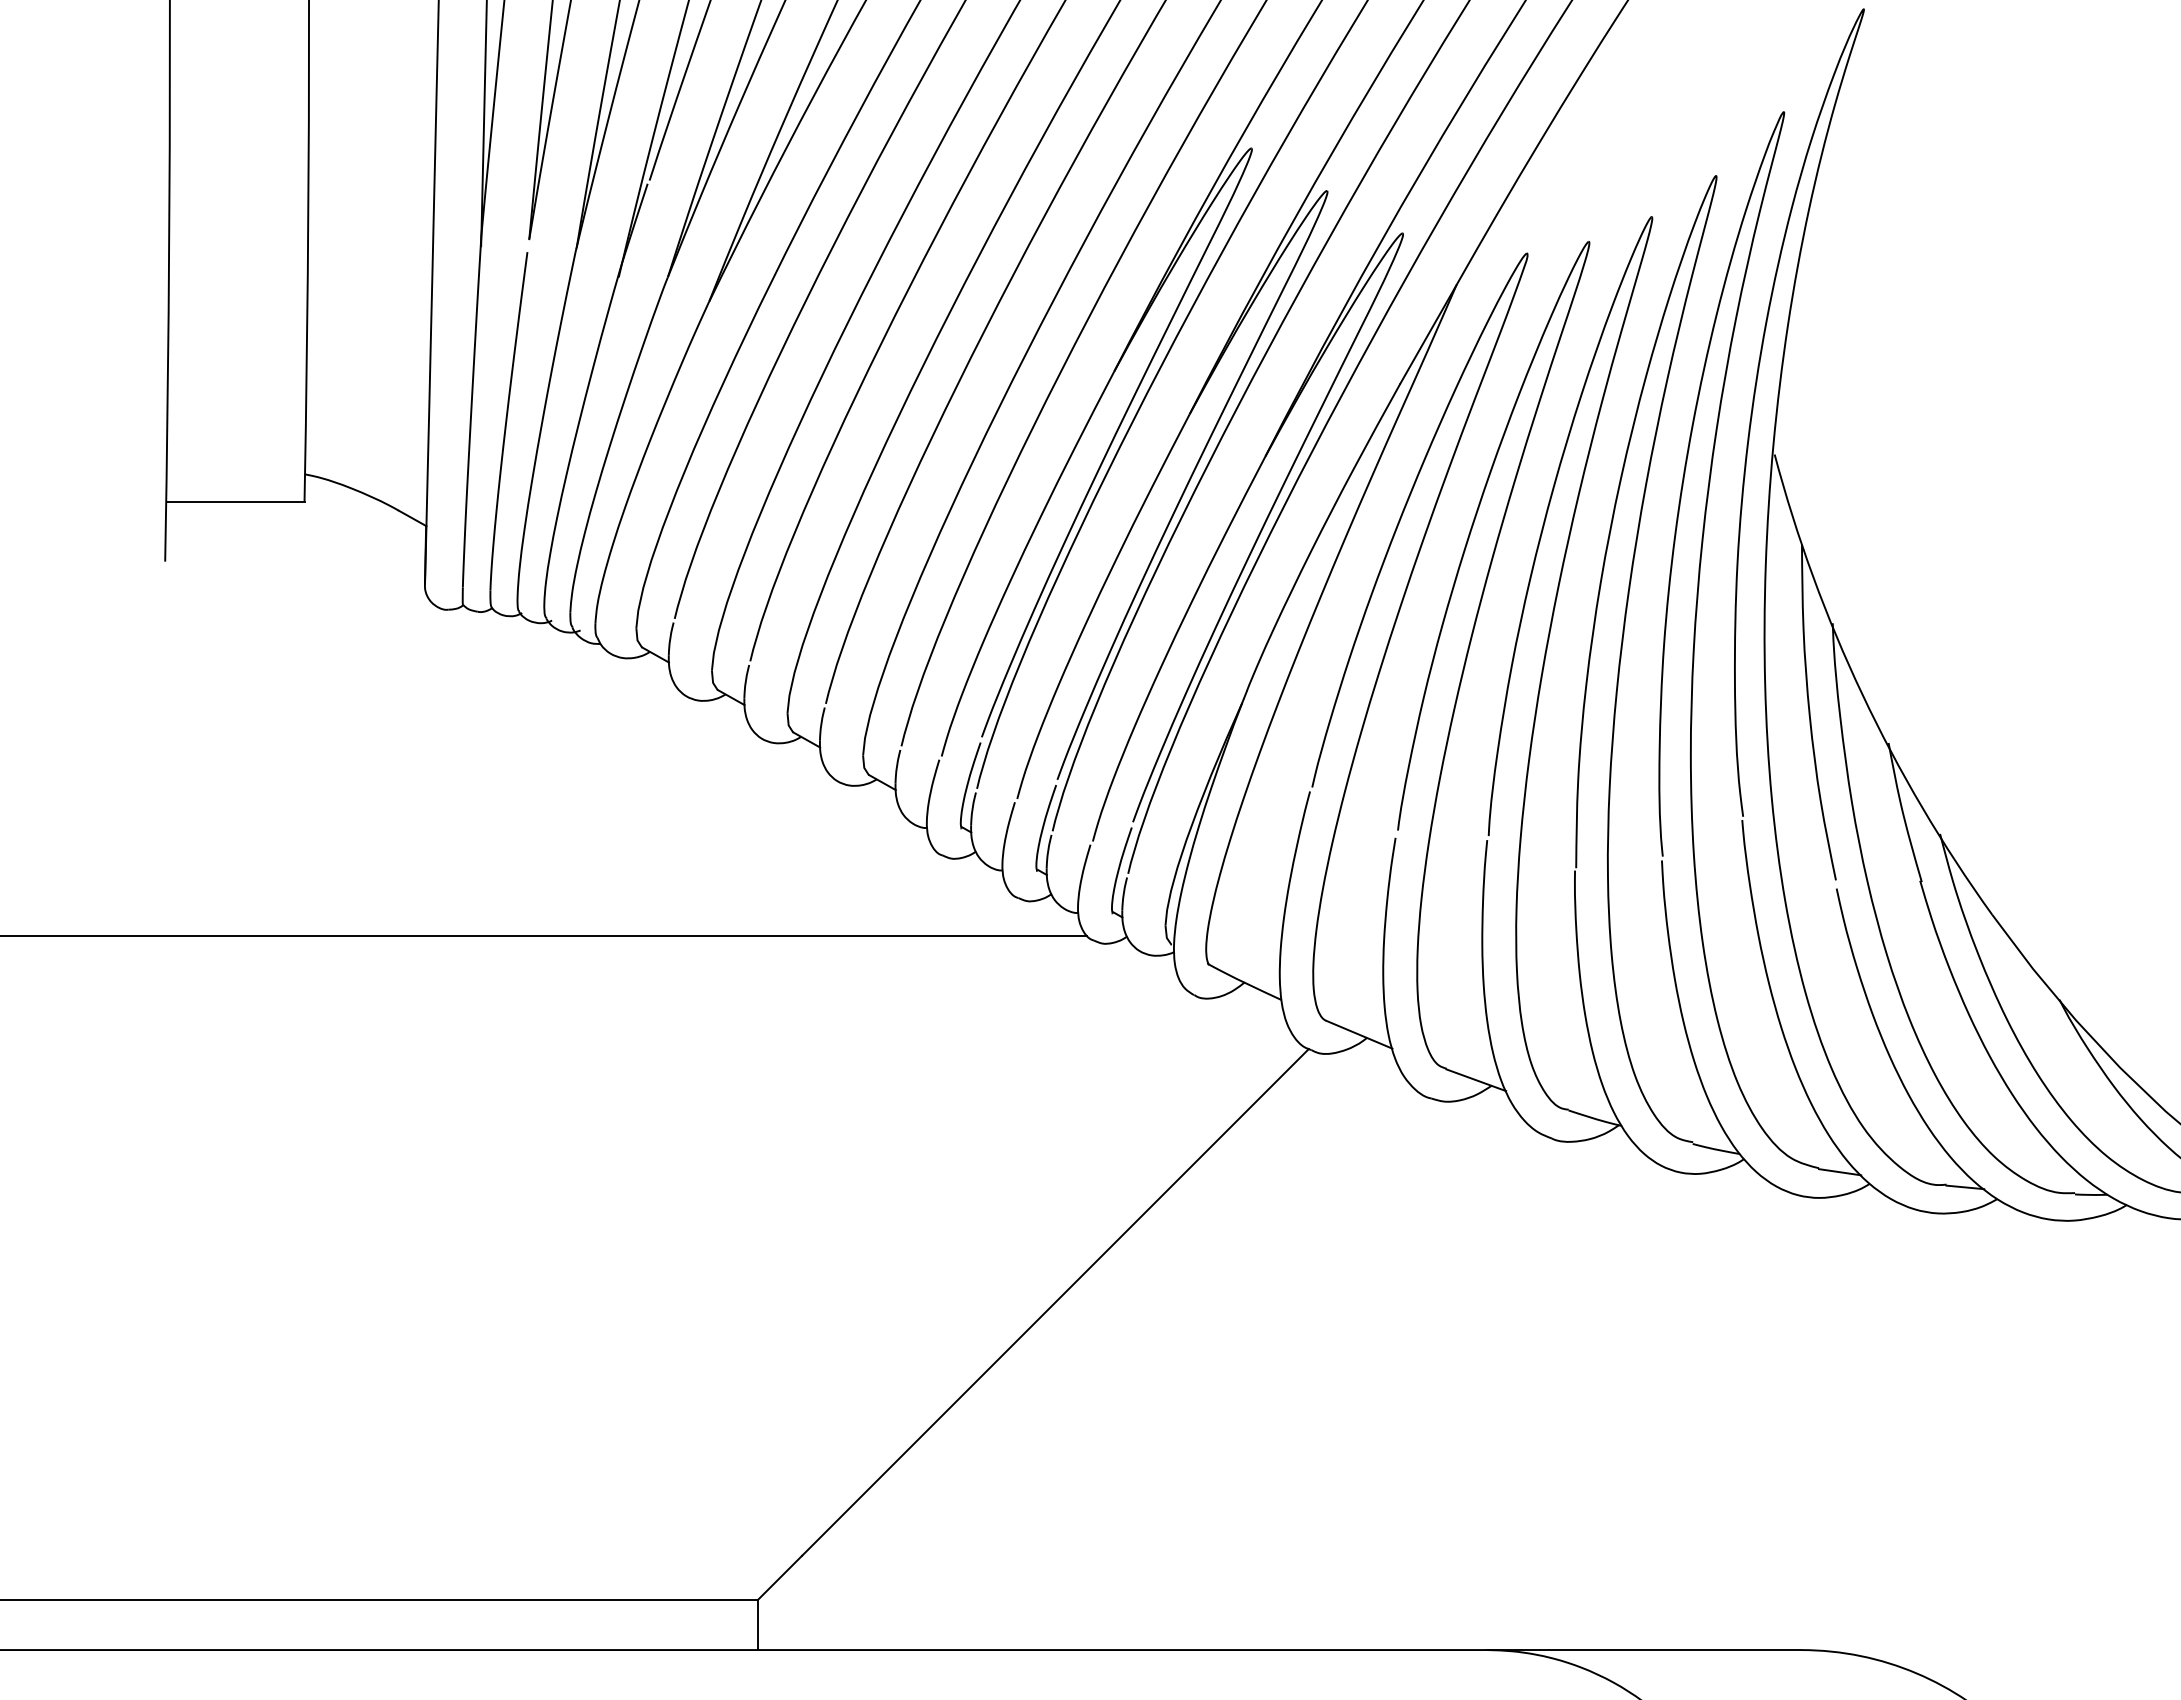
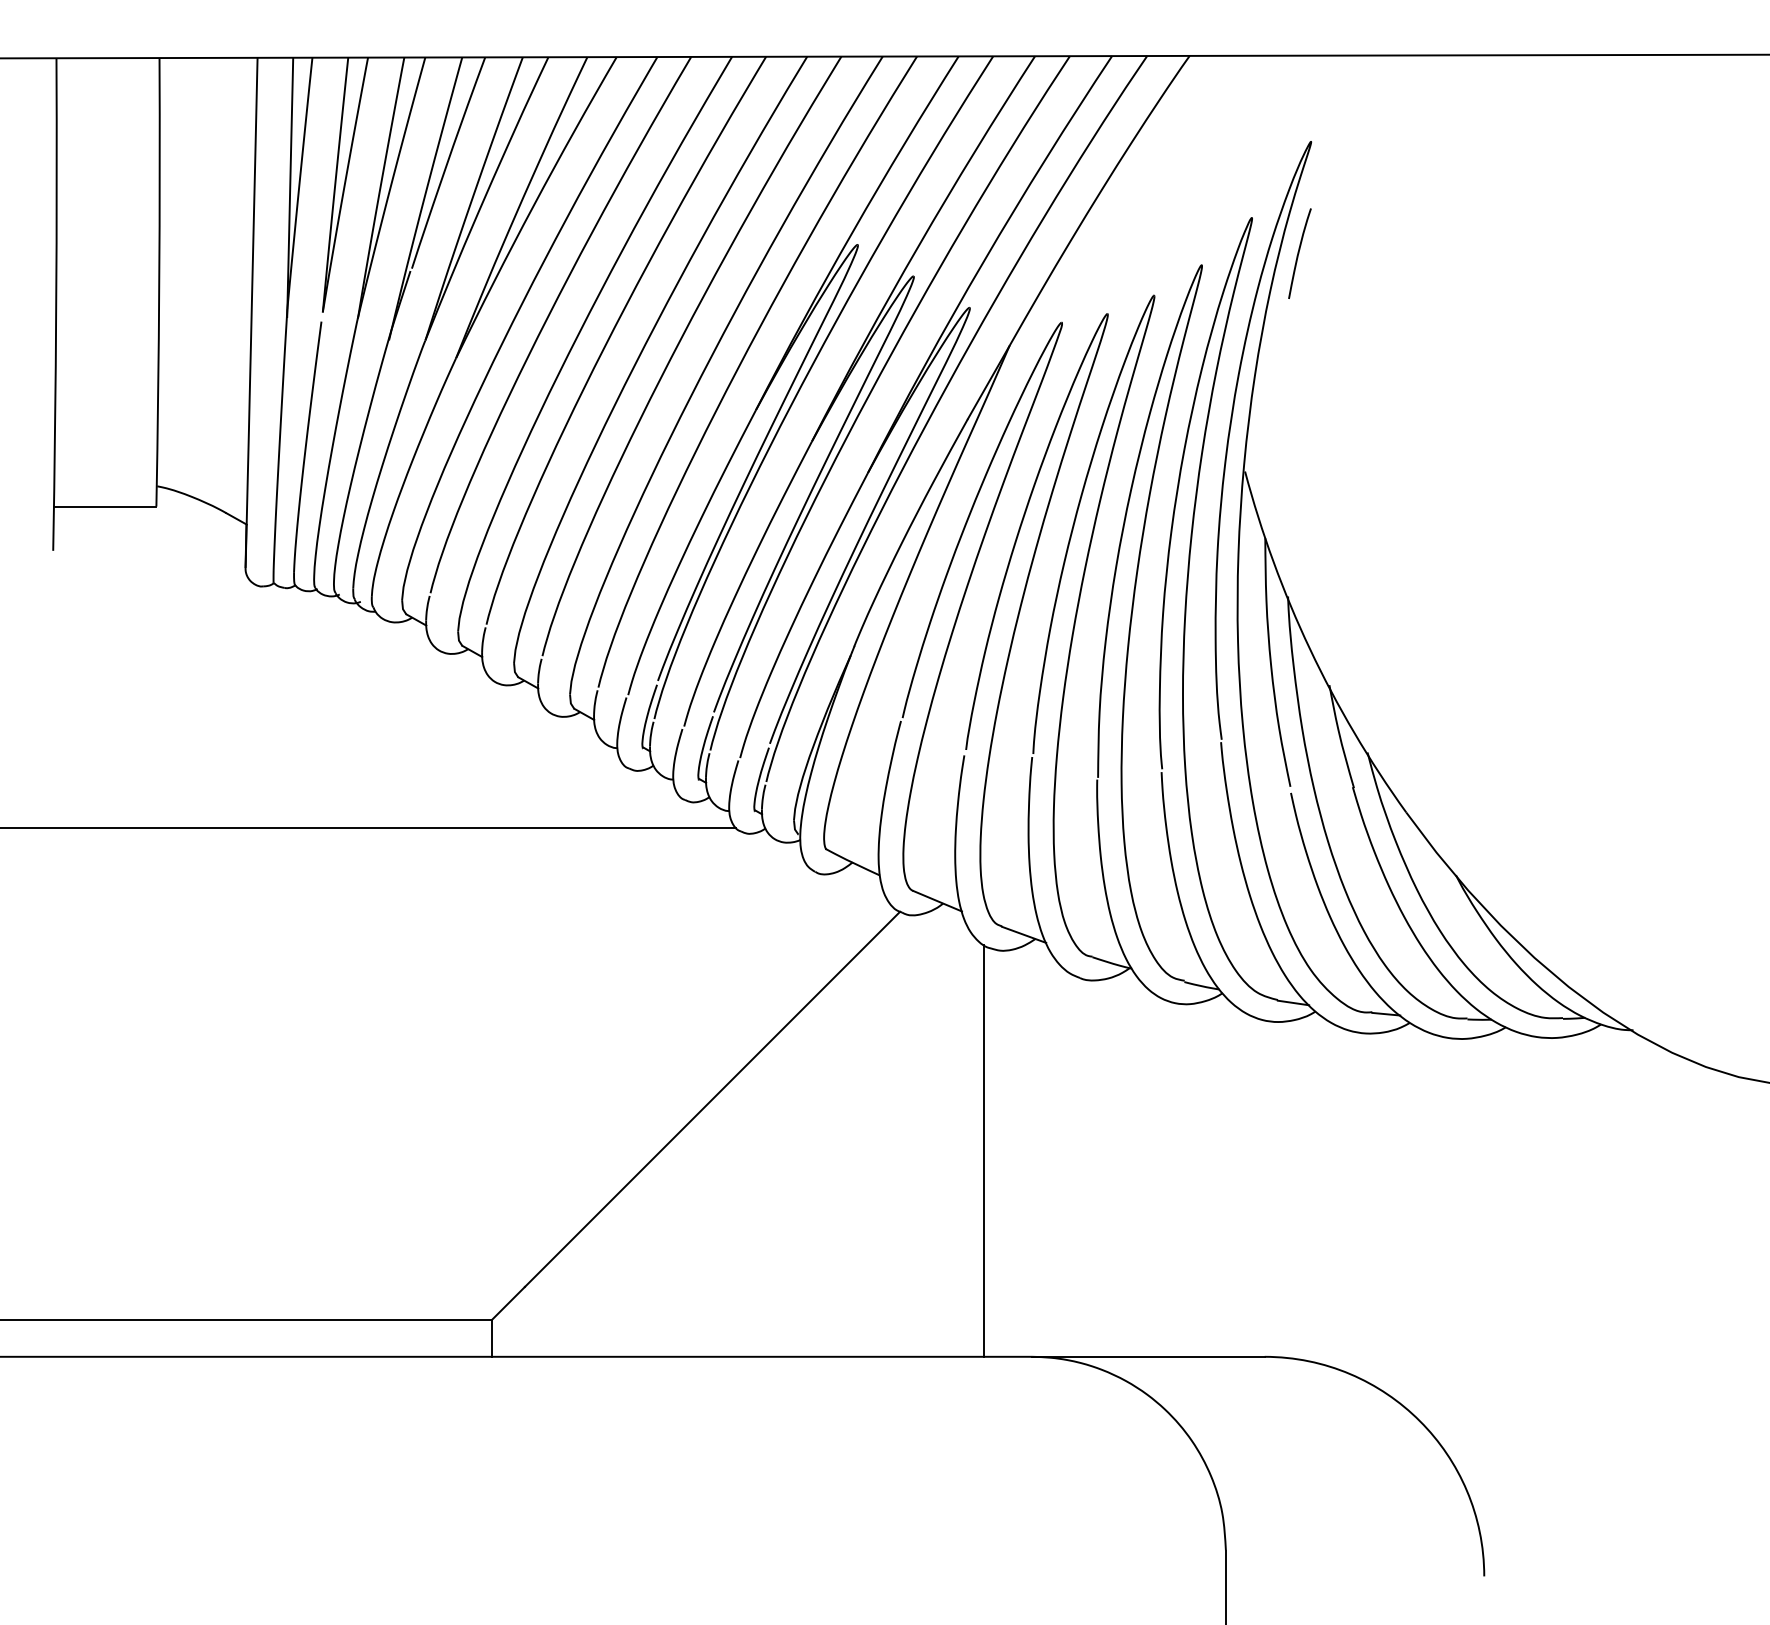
curve: (1848, 160) -> (1299, 253), added
line: (1422, 1371) -> (984, 1150), added

